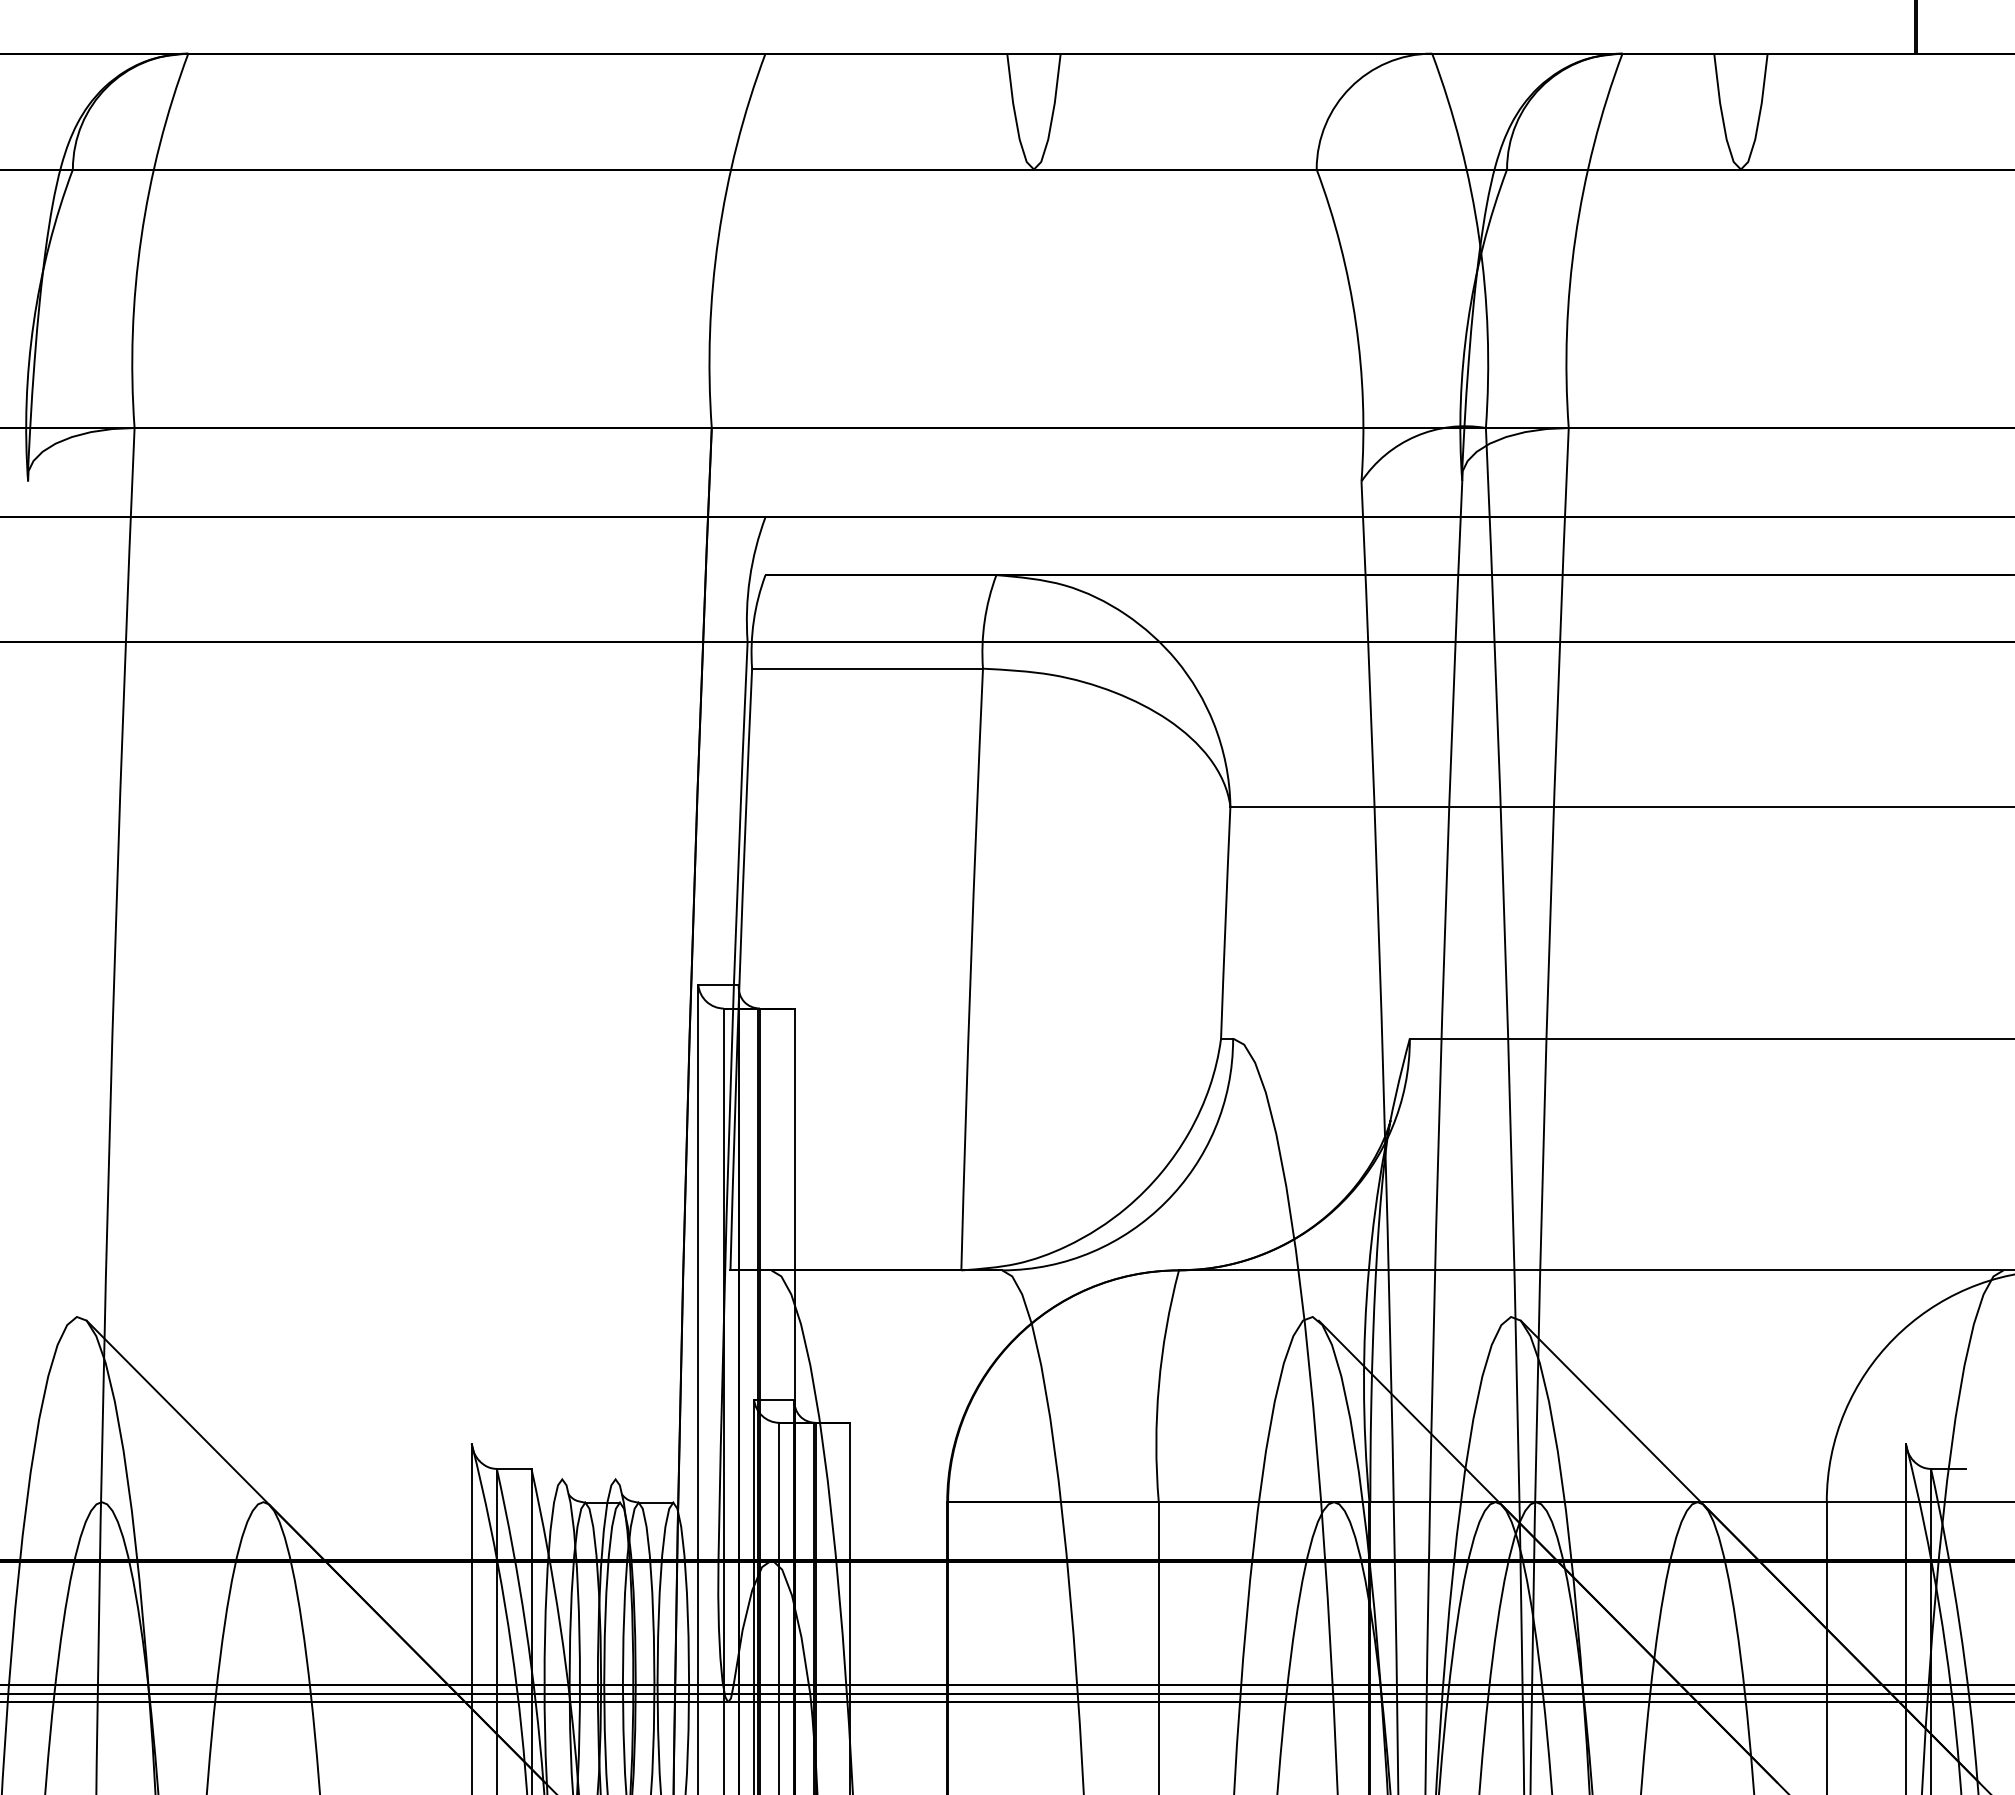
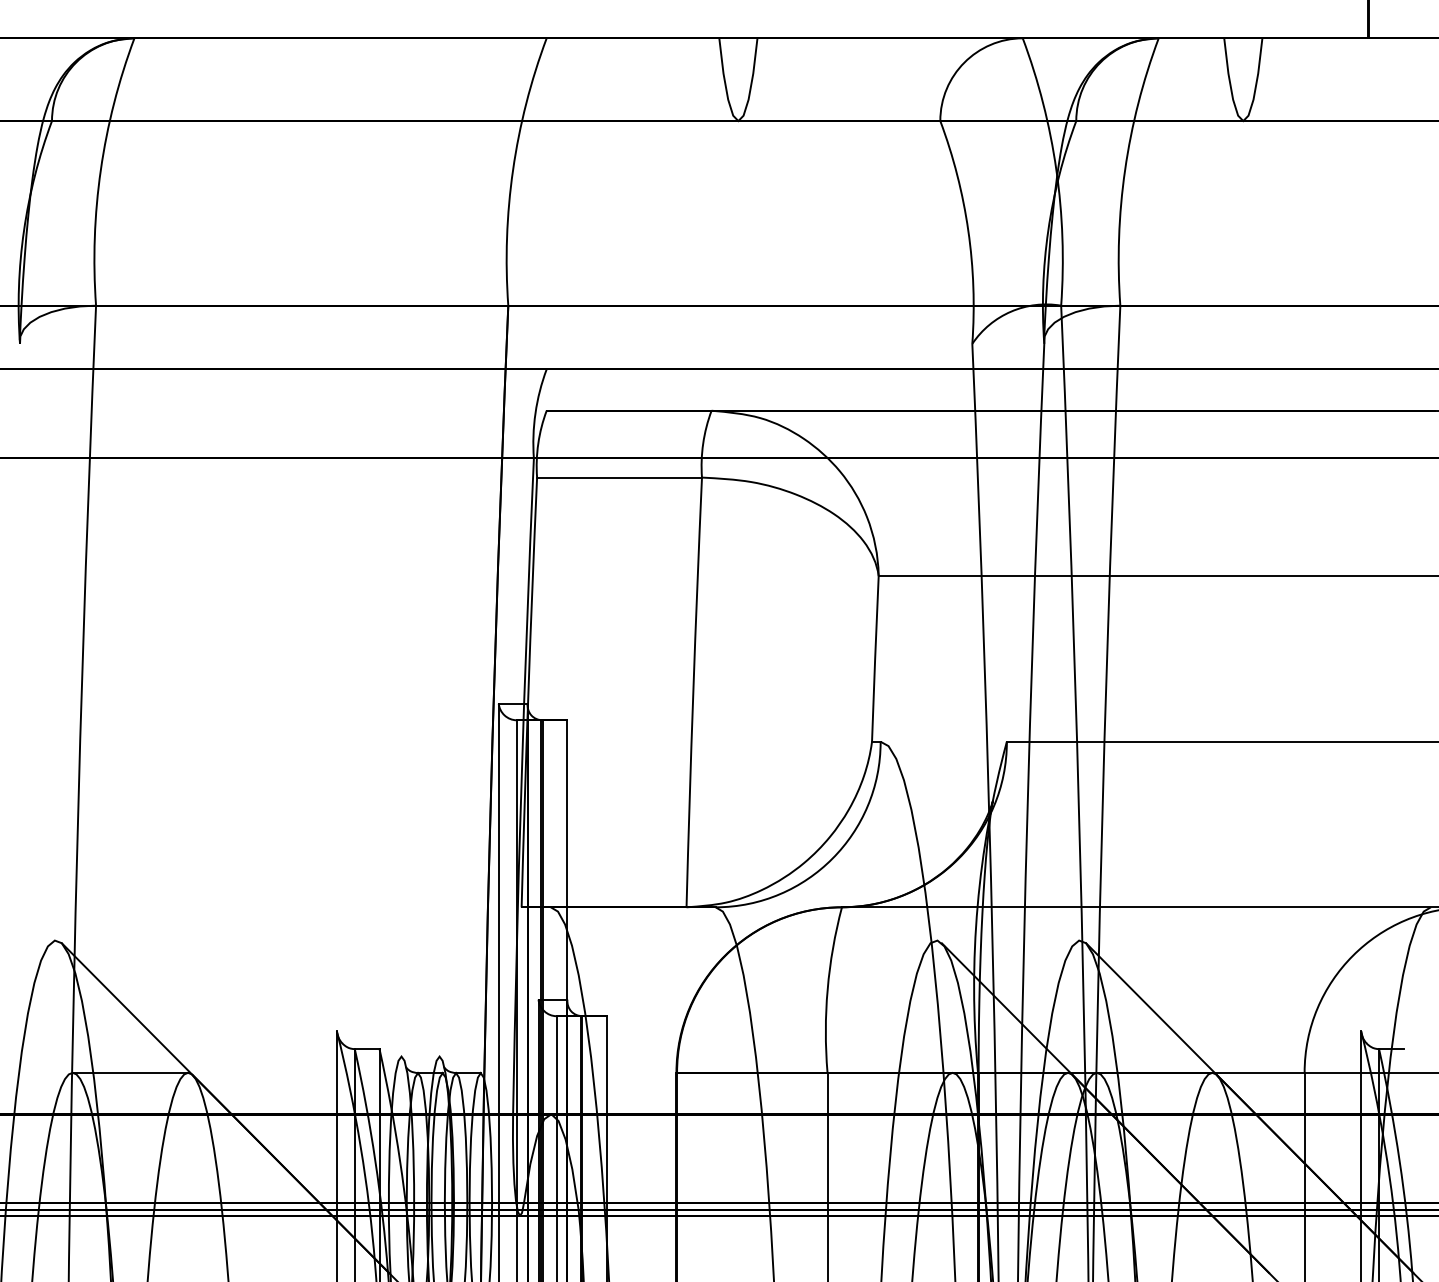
line: (182, 1502) -> (130, 1073), added

